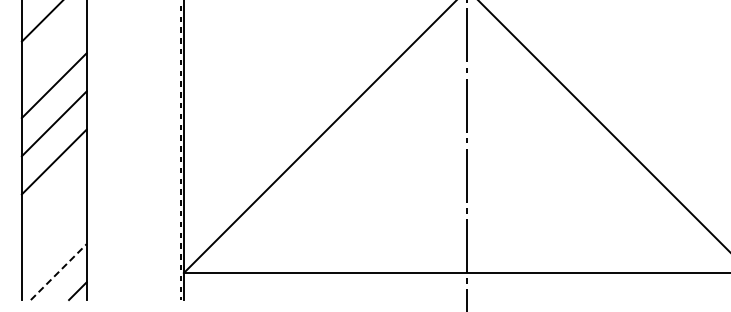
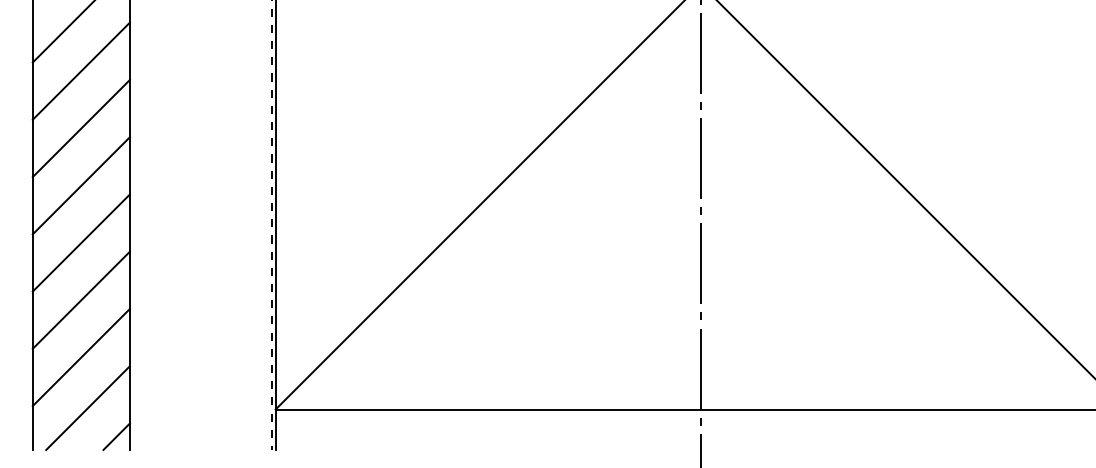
line: (53, 47) -> (80, 71), added
line: (53, 199) -> (80, 299), added
line: (53, 237) -> (80, 356), added
line: (58, 272) -> (87, 408), dashed -> solid

